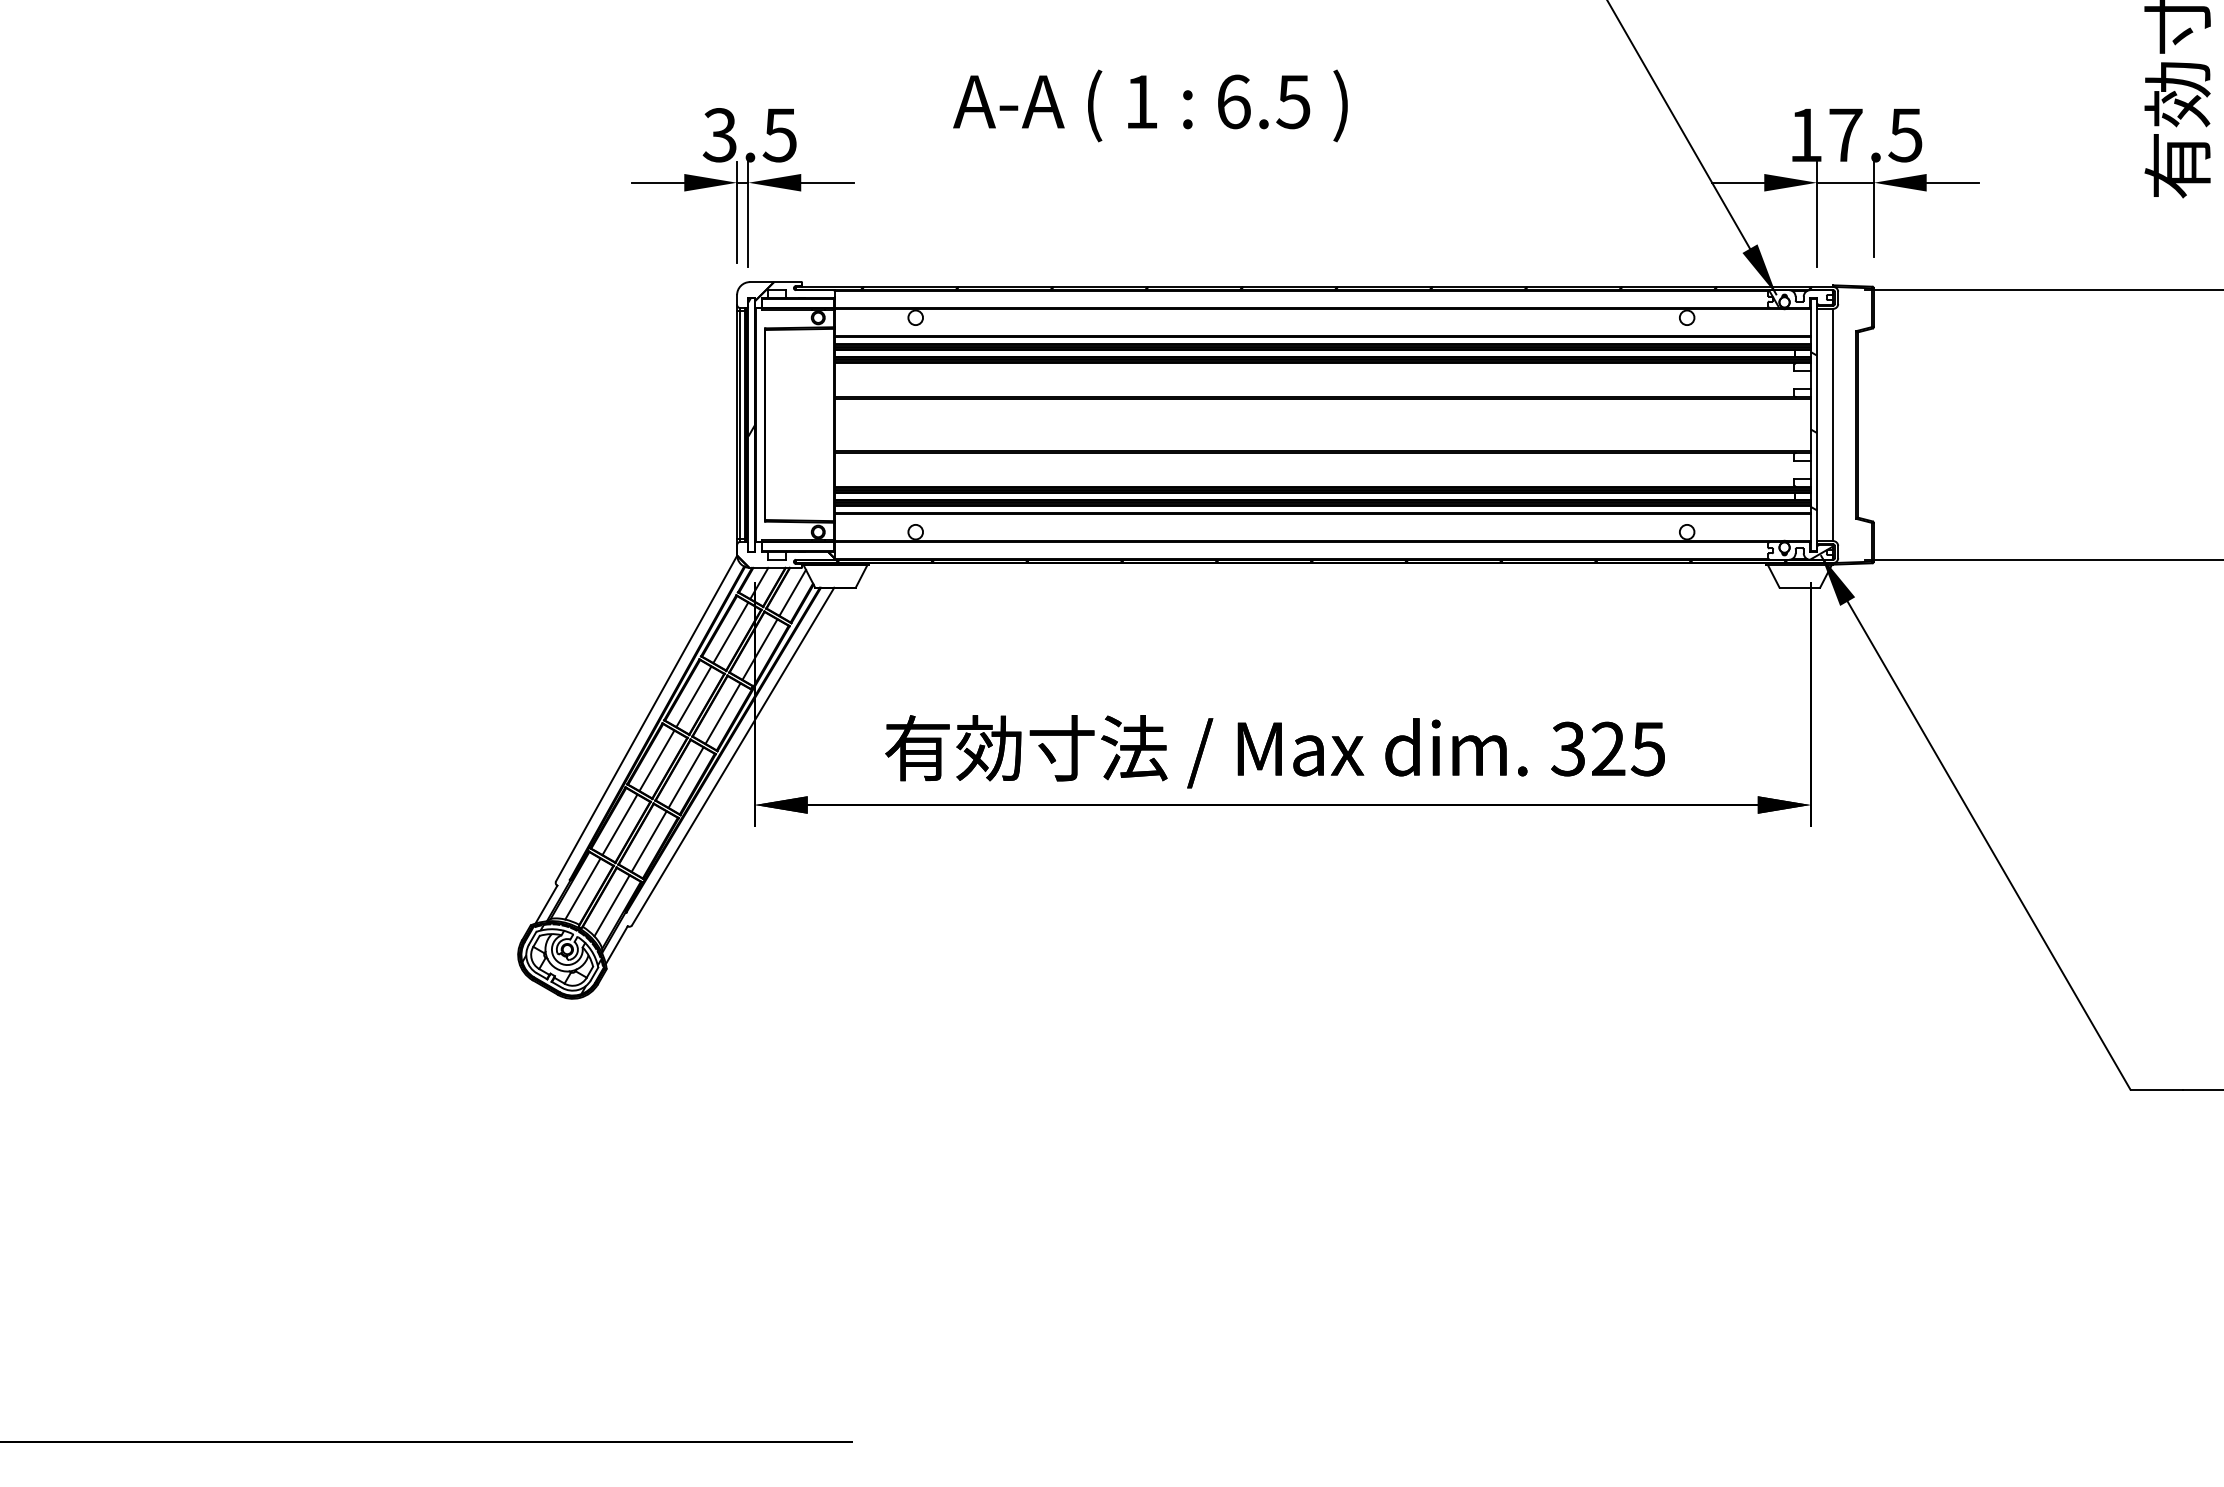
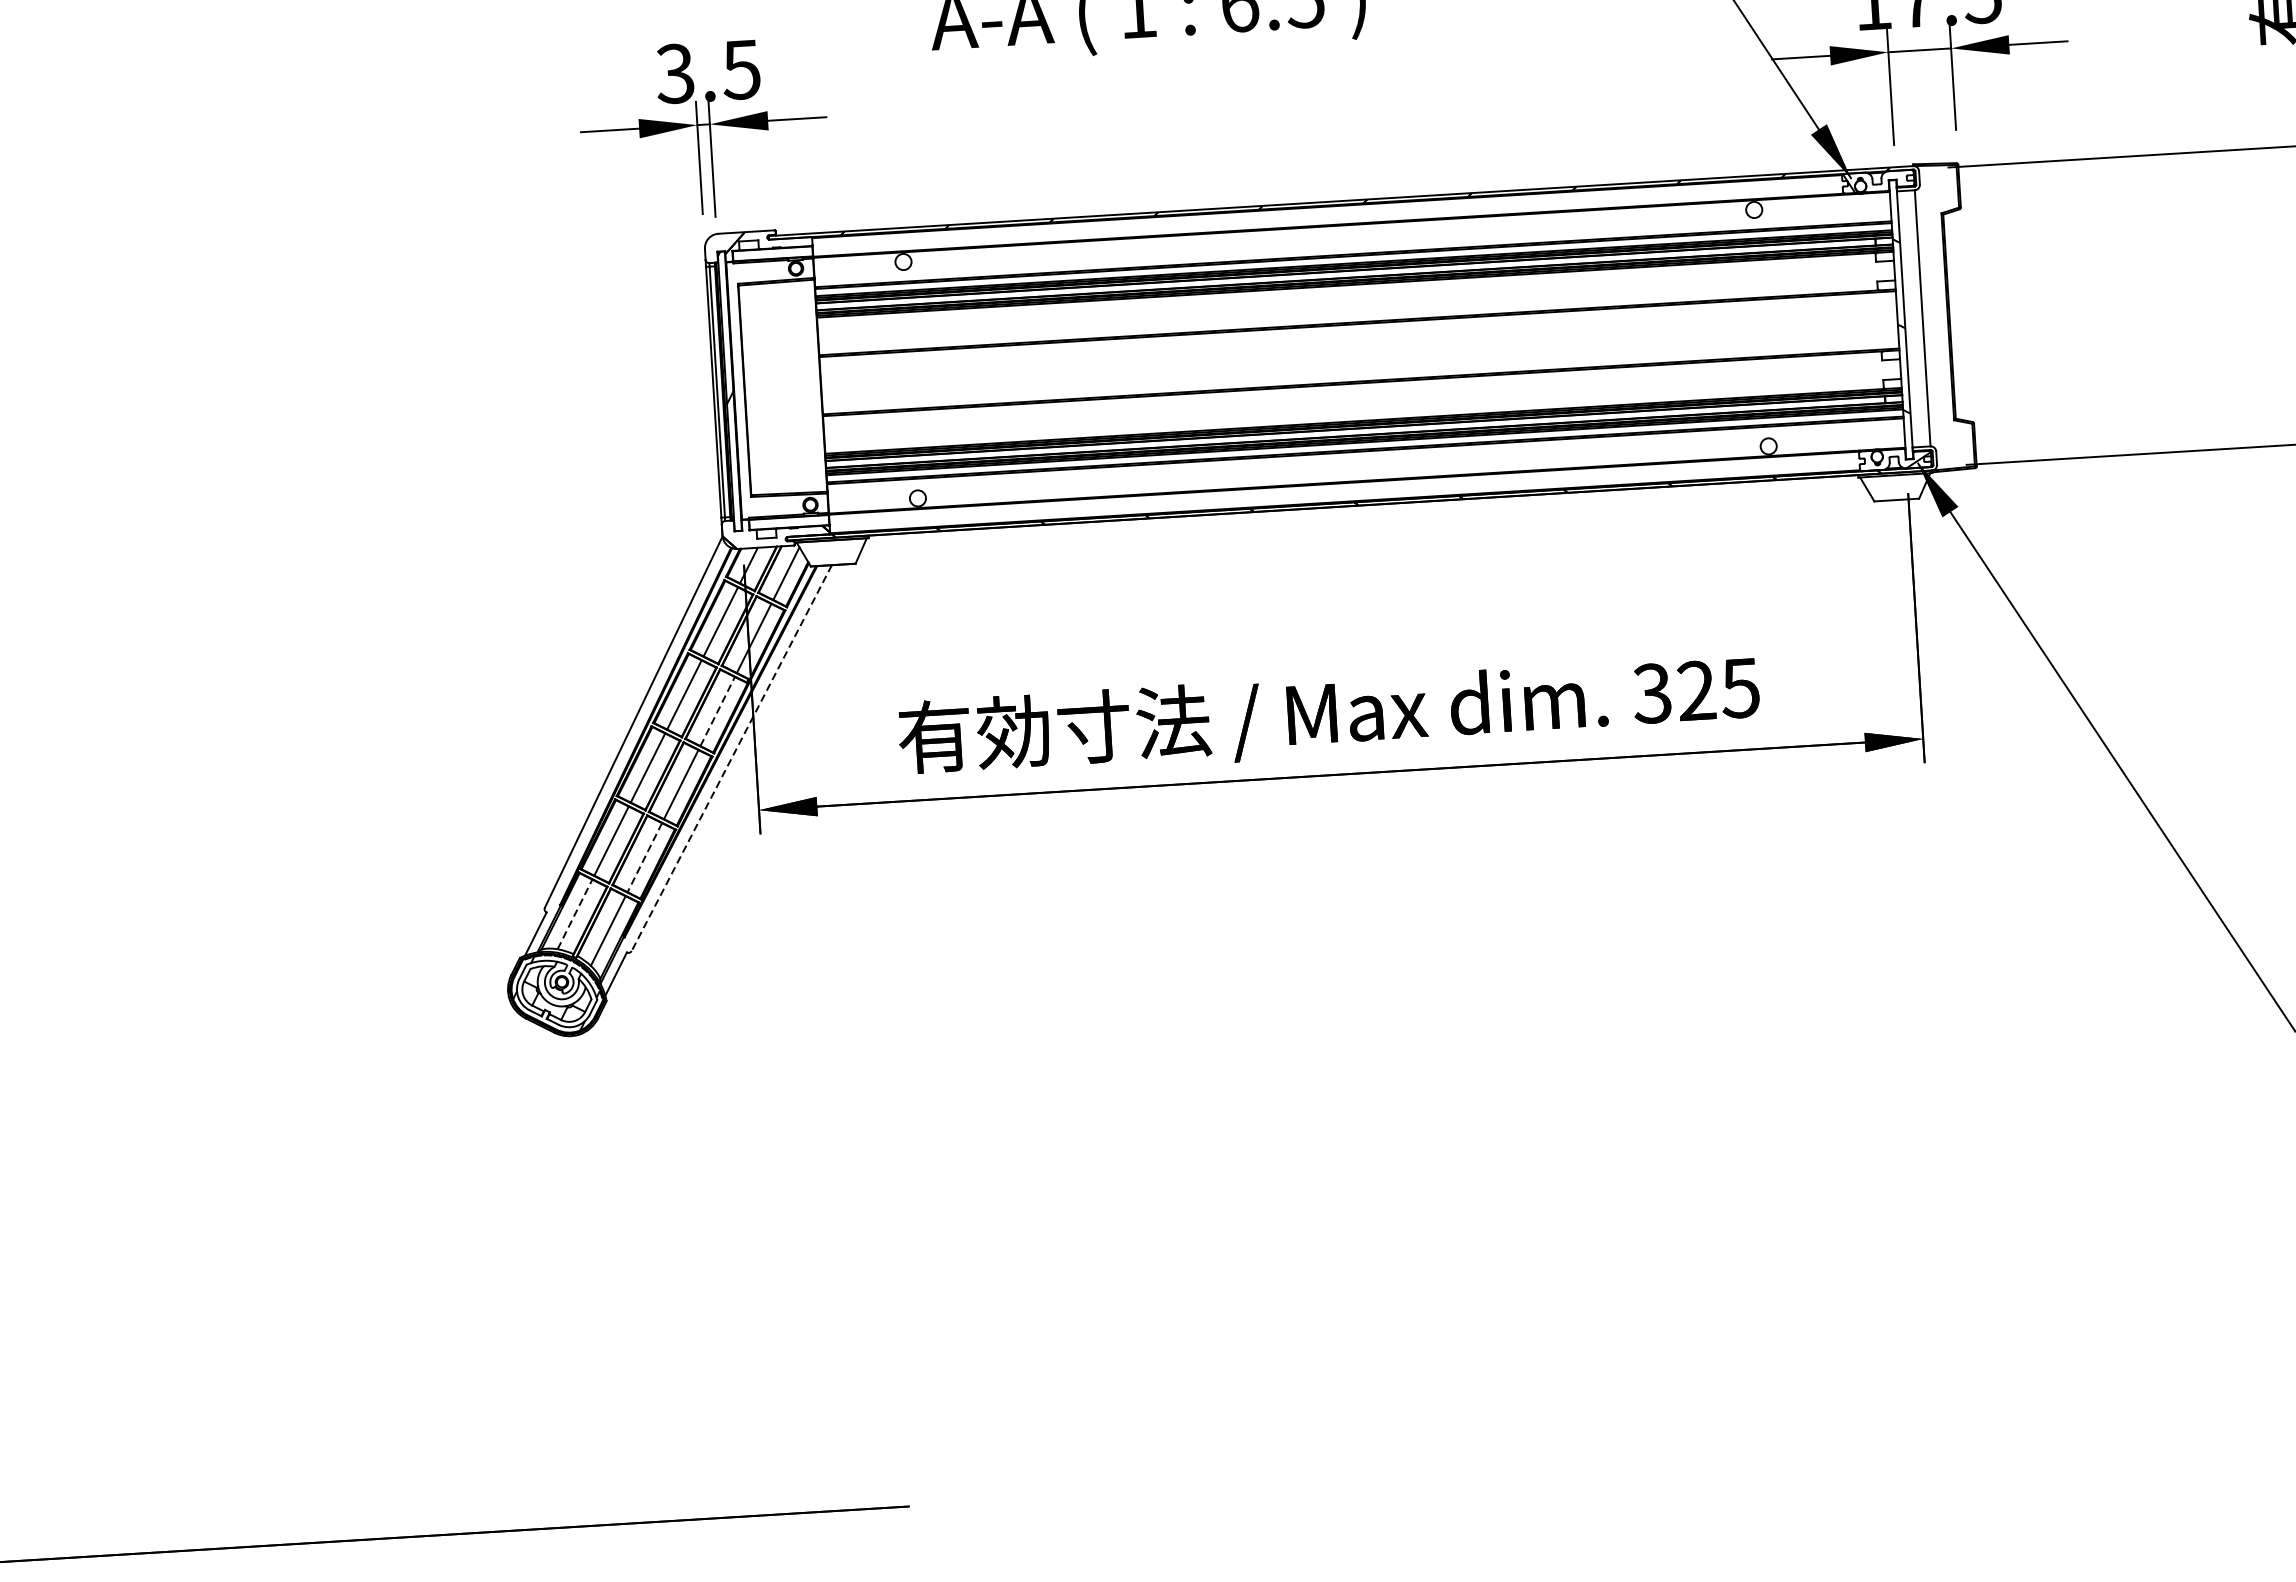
line: (723, 713) -> (718, 711), solid -> dashed
line: (733, 756) -> (732, 758), solid -> dashed
line: (649, 841) -> (645, 857), solid -> dashed
line: (583, 888) -> (575, 913), solid -> dashed

